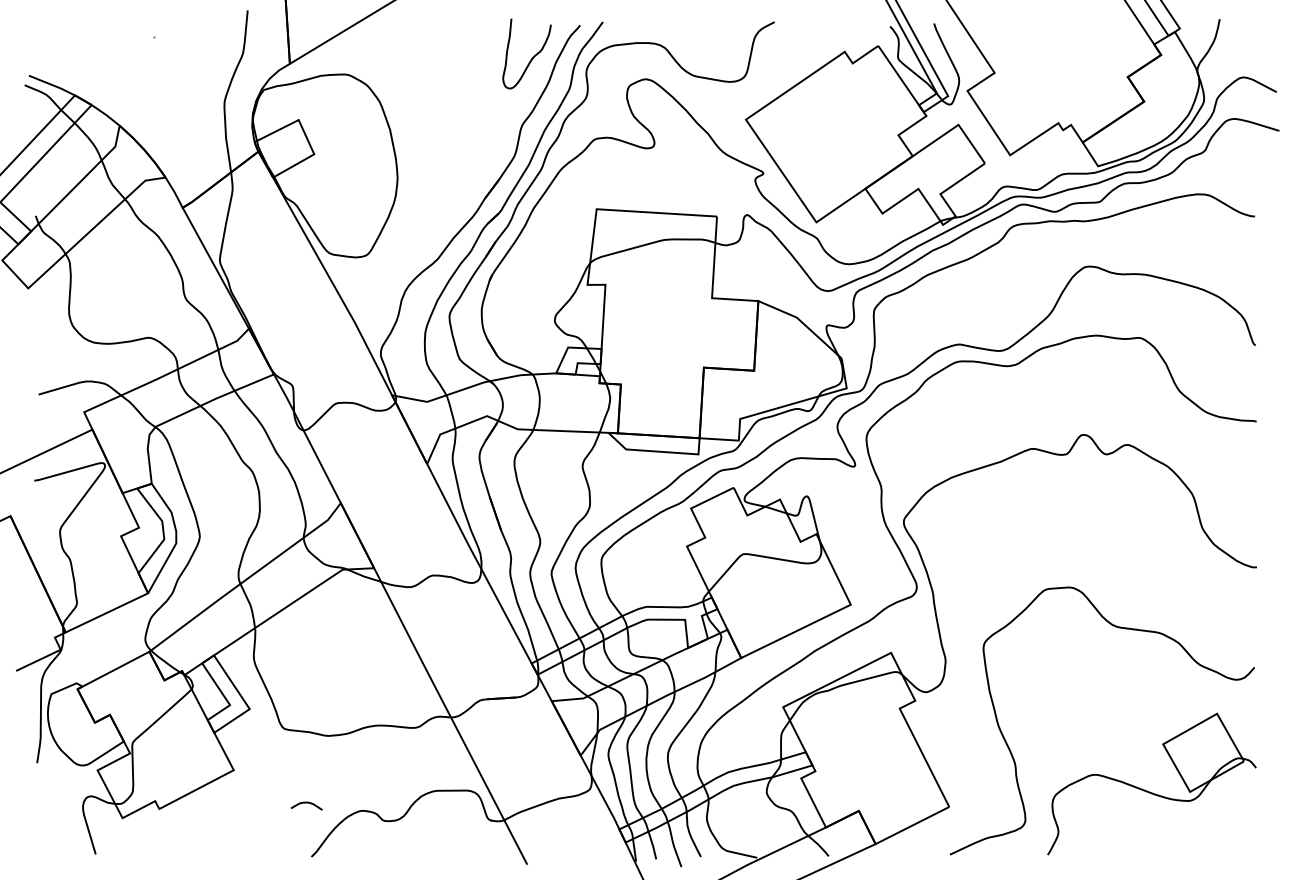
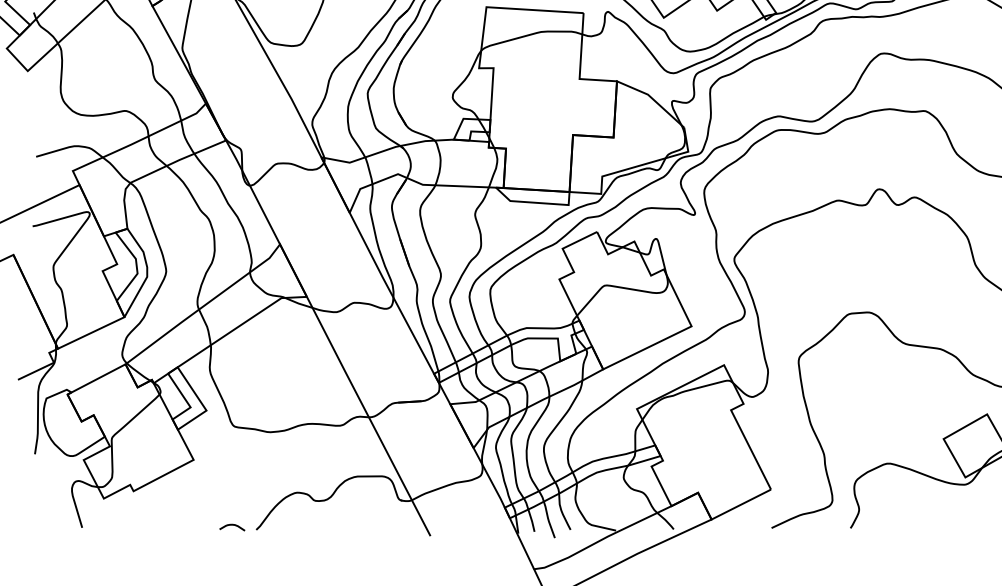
curve: (306, 803) -> (232, 525), moved

